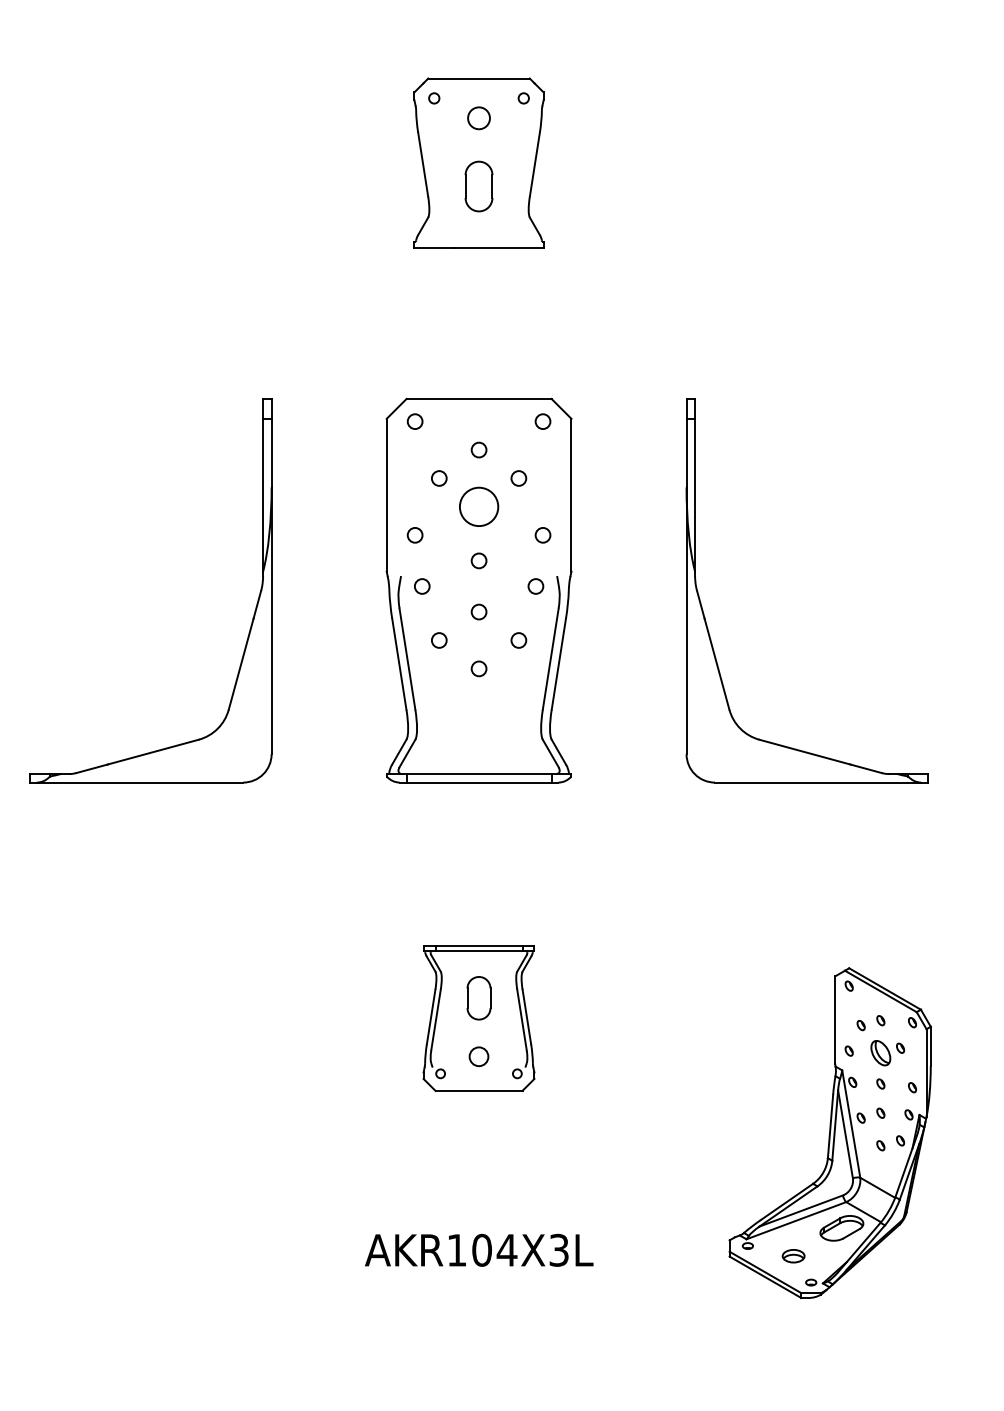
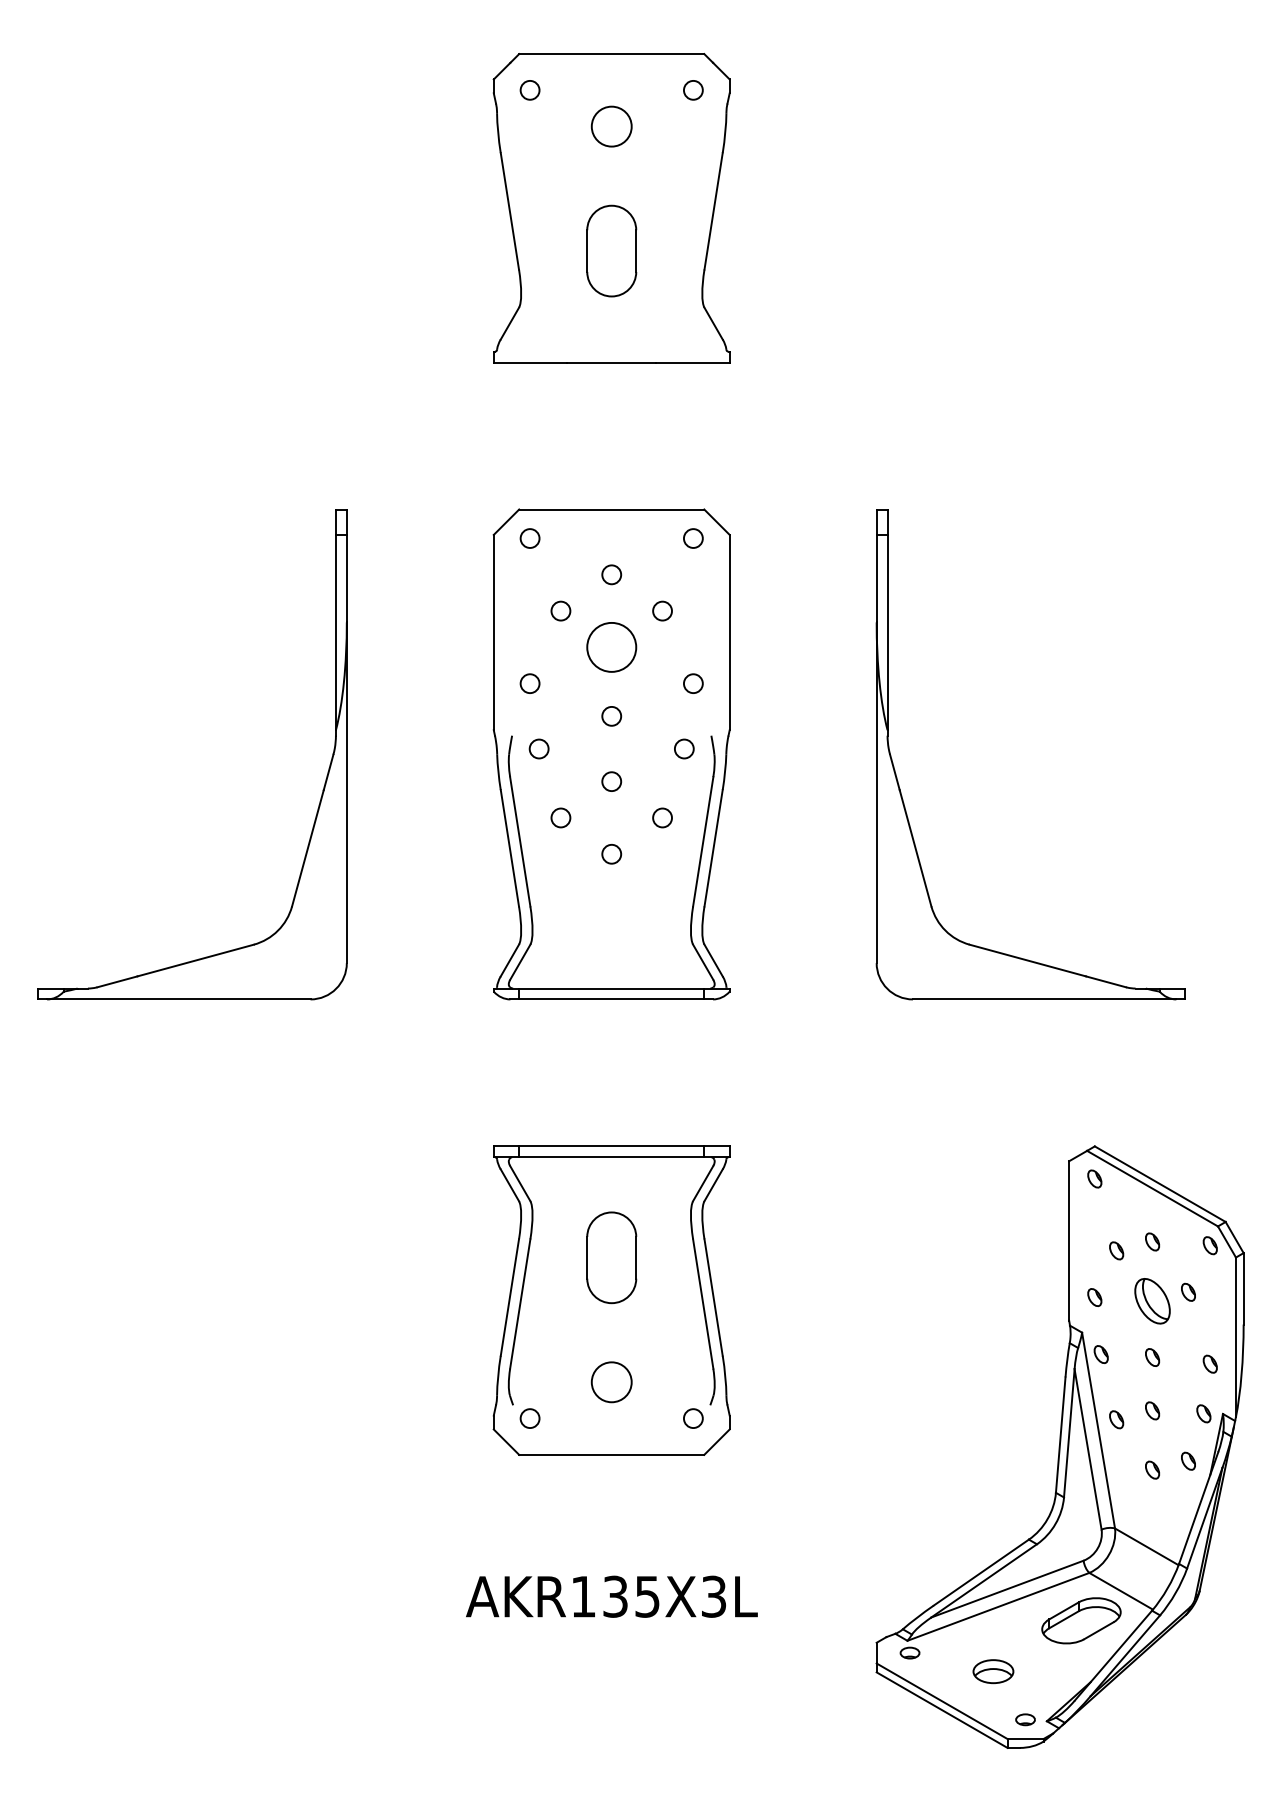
part: (478, 163) -> (611, 208), size x1.43
part: (478, 1018) -> (611, 1300), size x1.67
part: (829, 1132) -> (1059, 1446), size x1.43
text: (494, 1250) -> (631, 1596), AKR104X3L -> AKR135X3L

